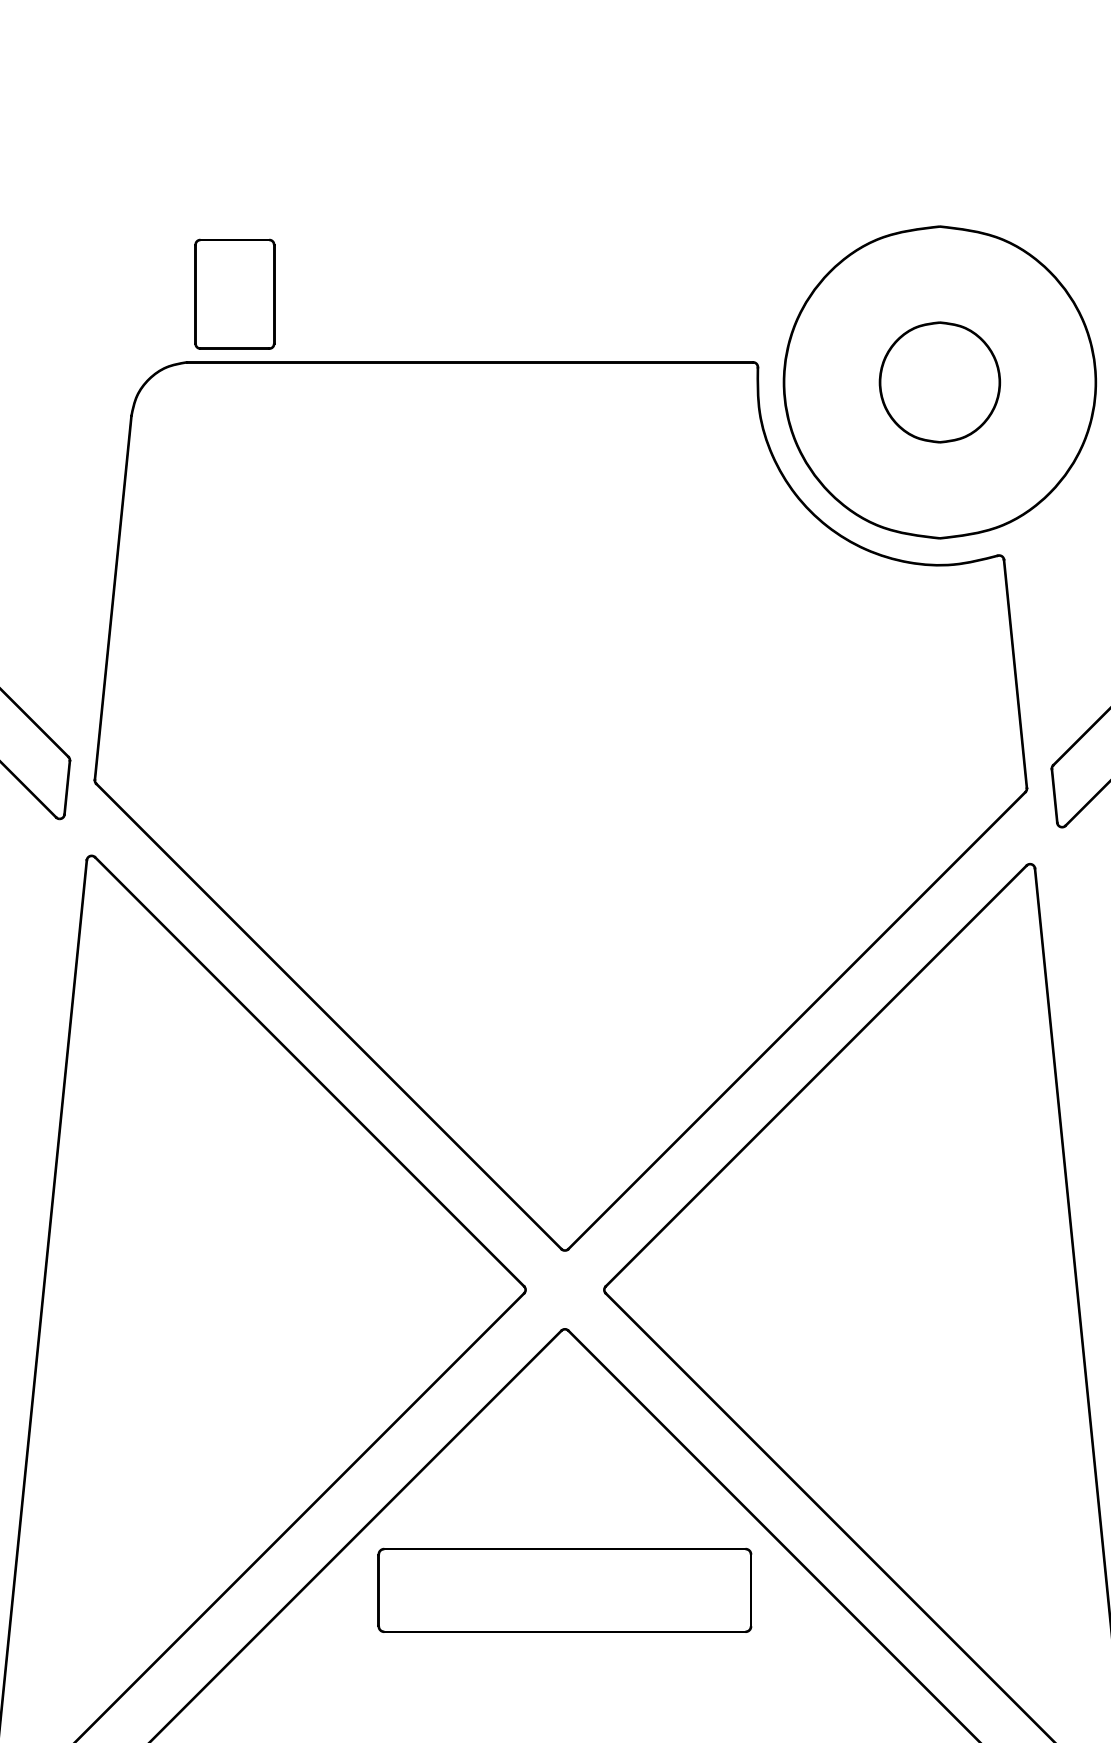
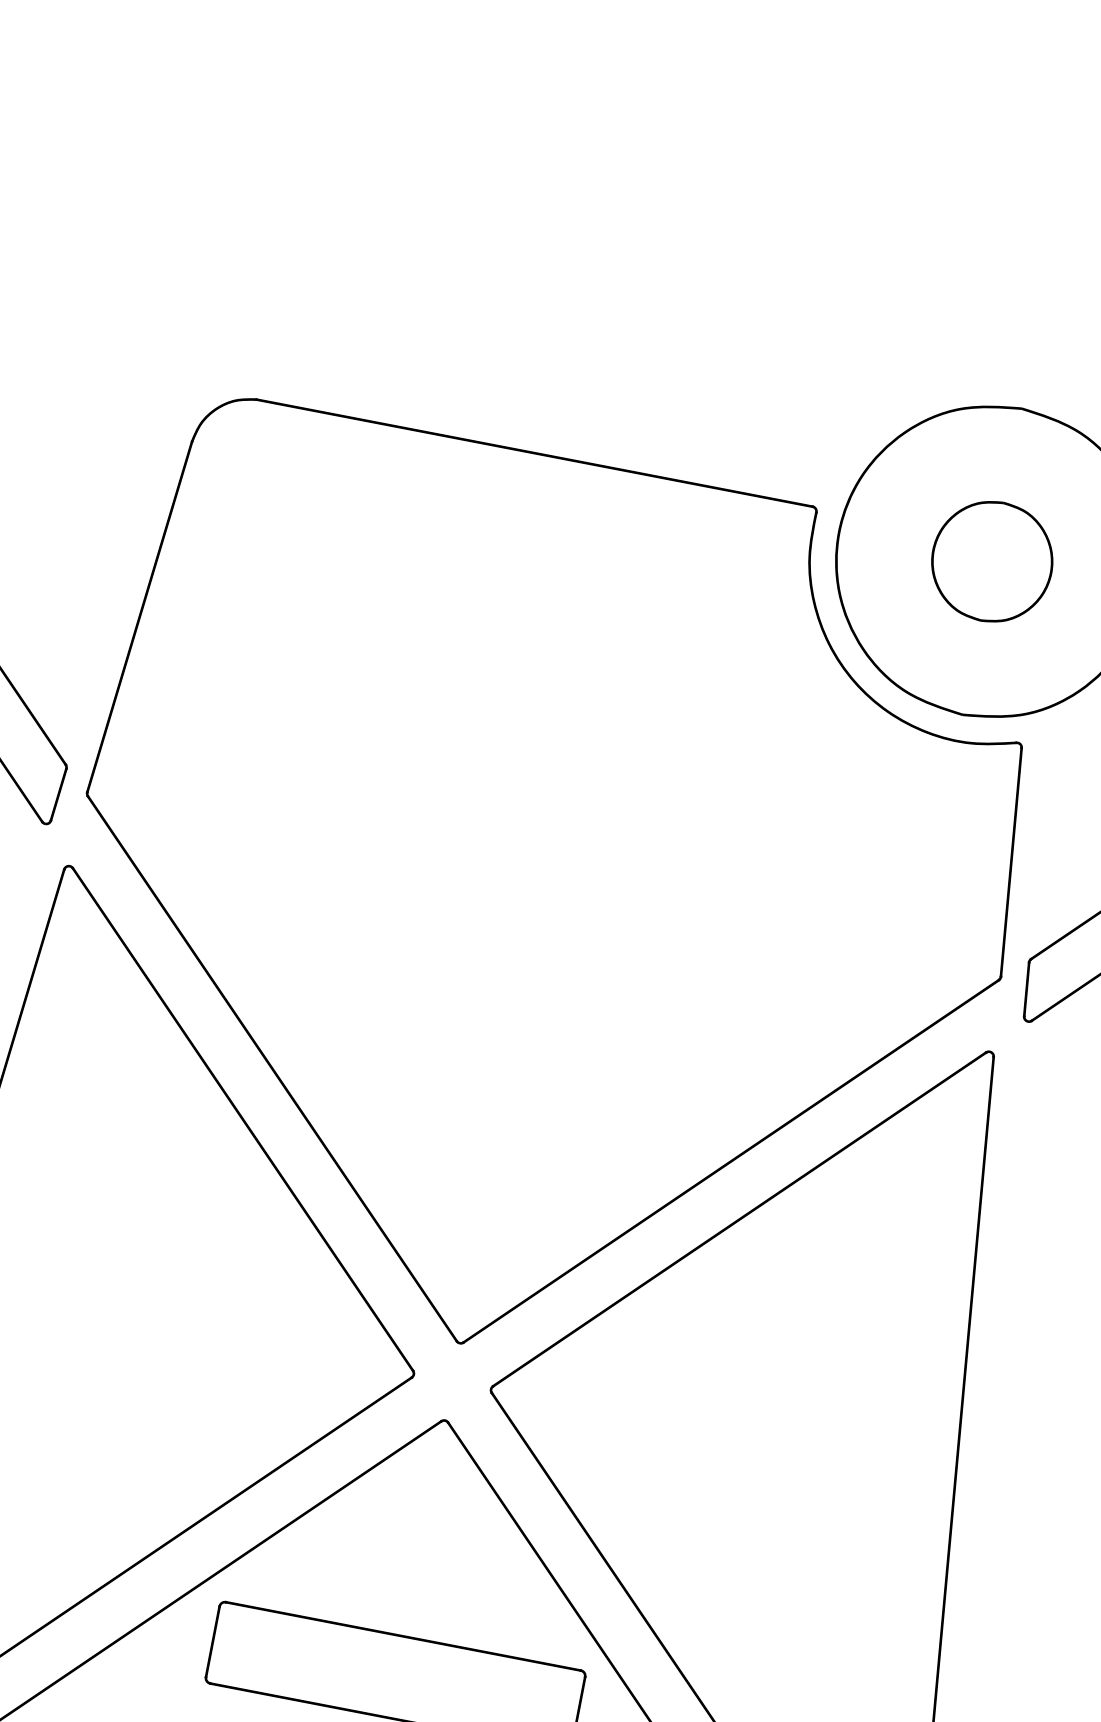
part: (234, 293) -> (316, 340), removed

